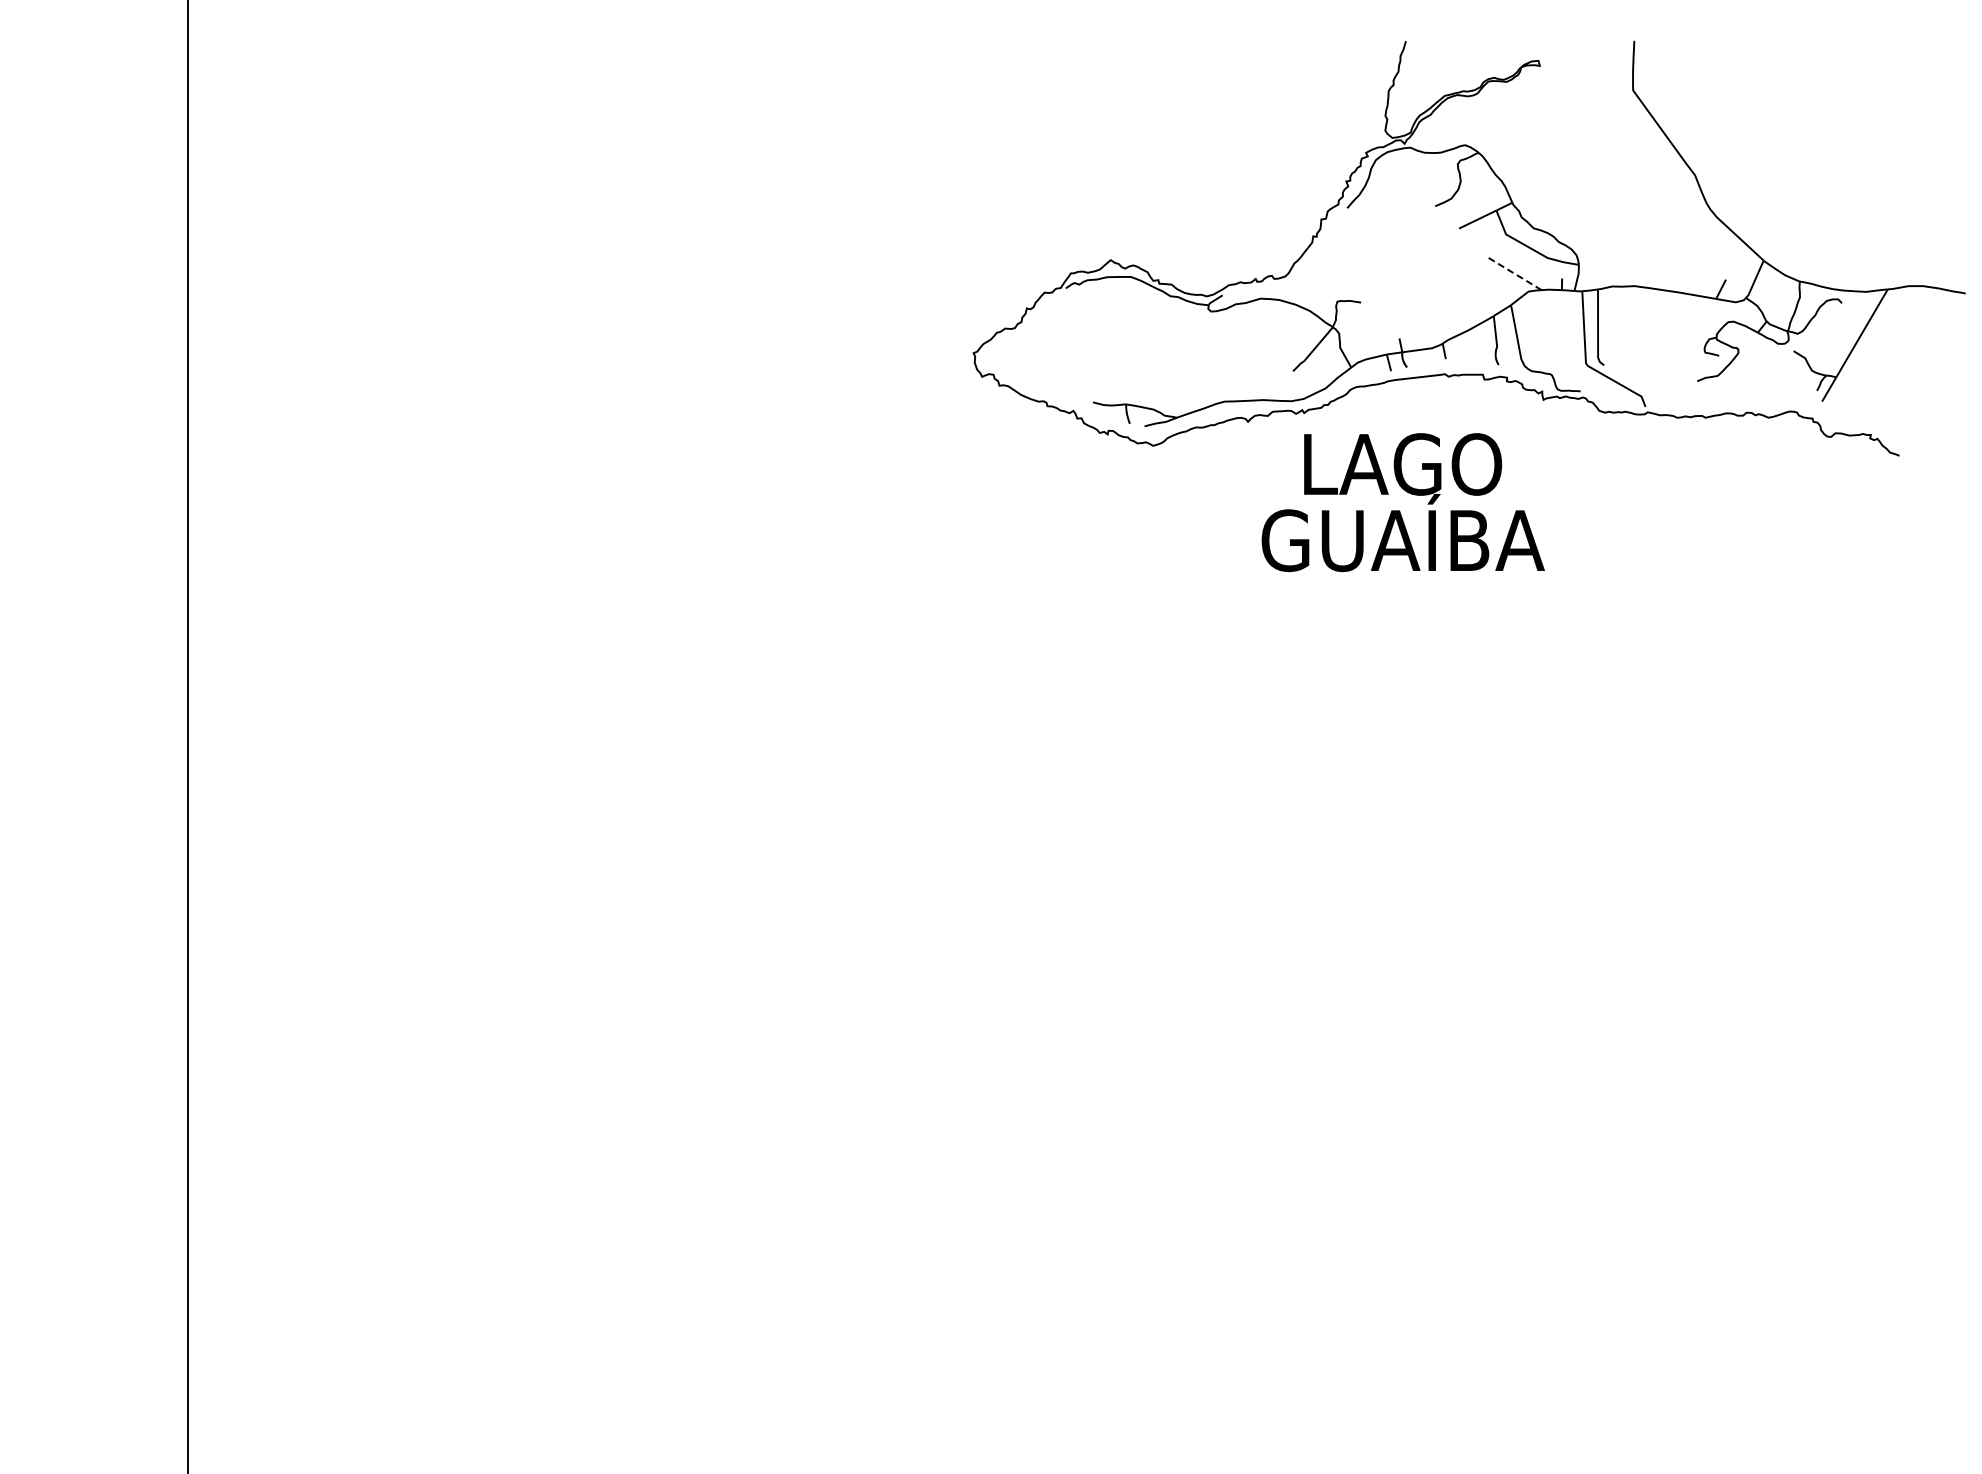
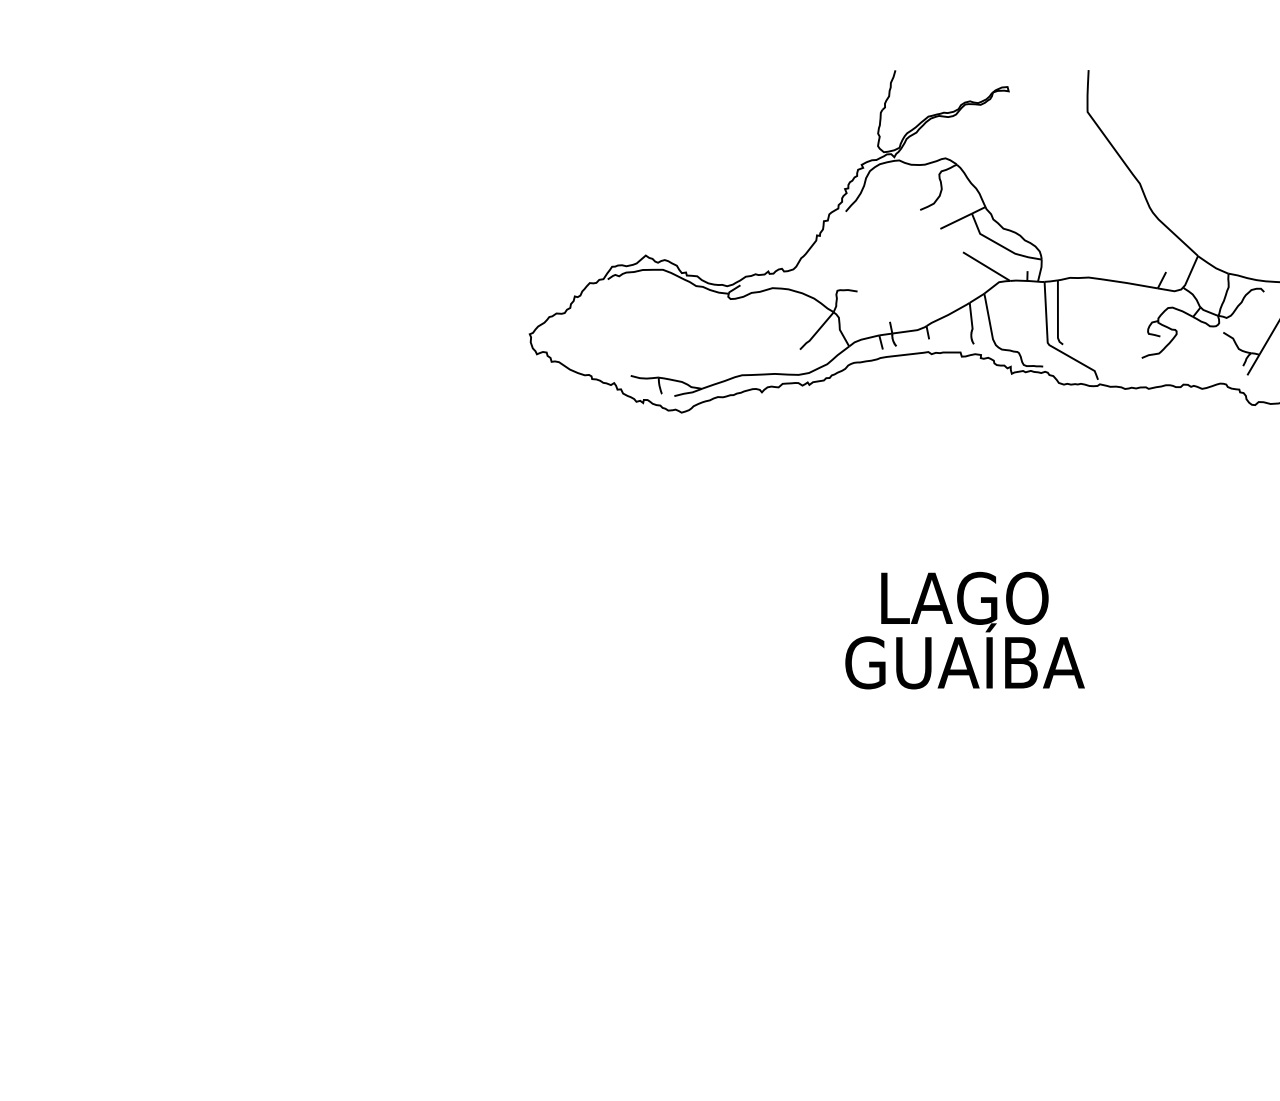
line: (1513, 273) -> (986, 266), dashed -> solid
text: (1402, 502) -> (964, 630), moved

